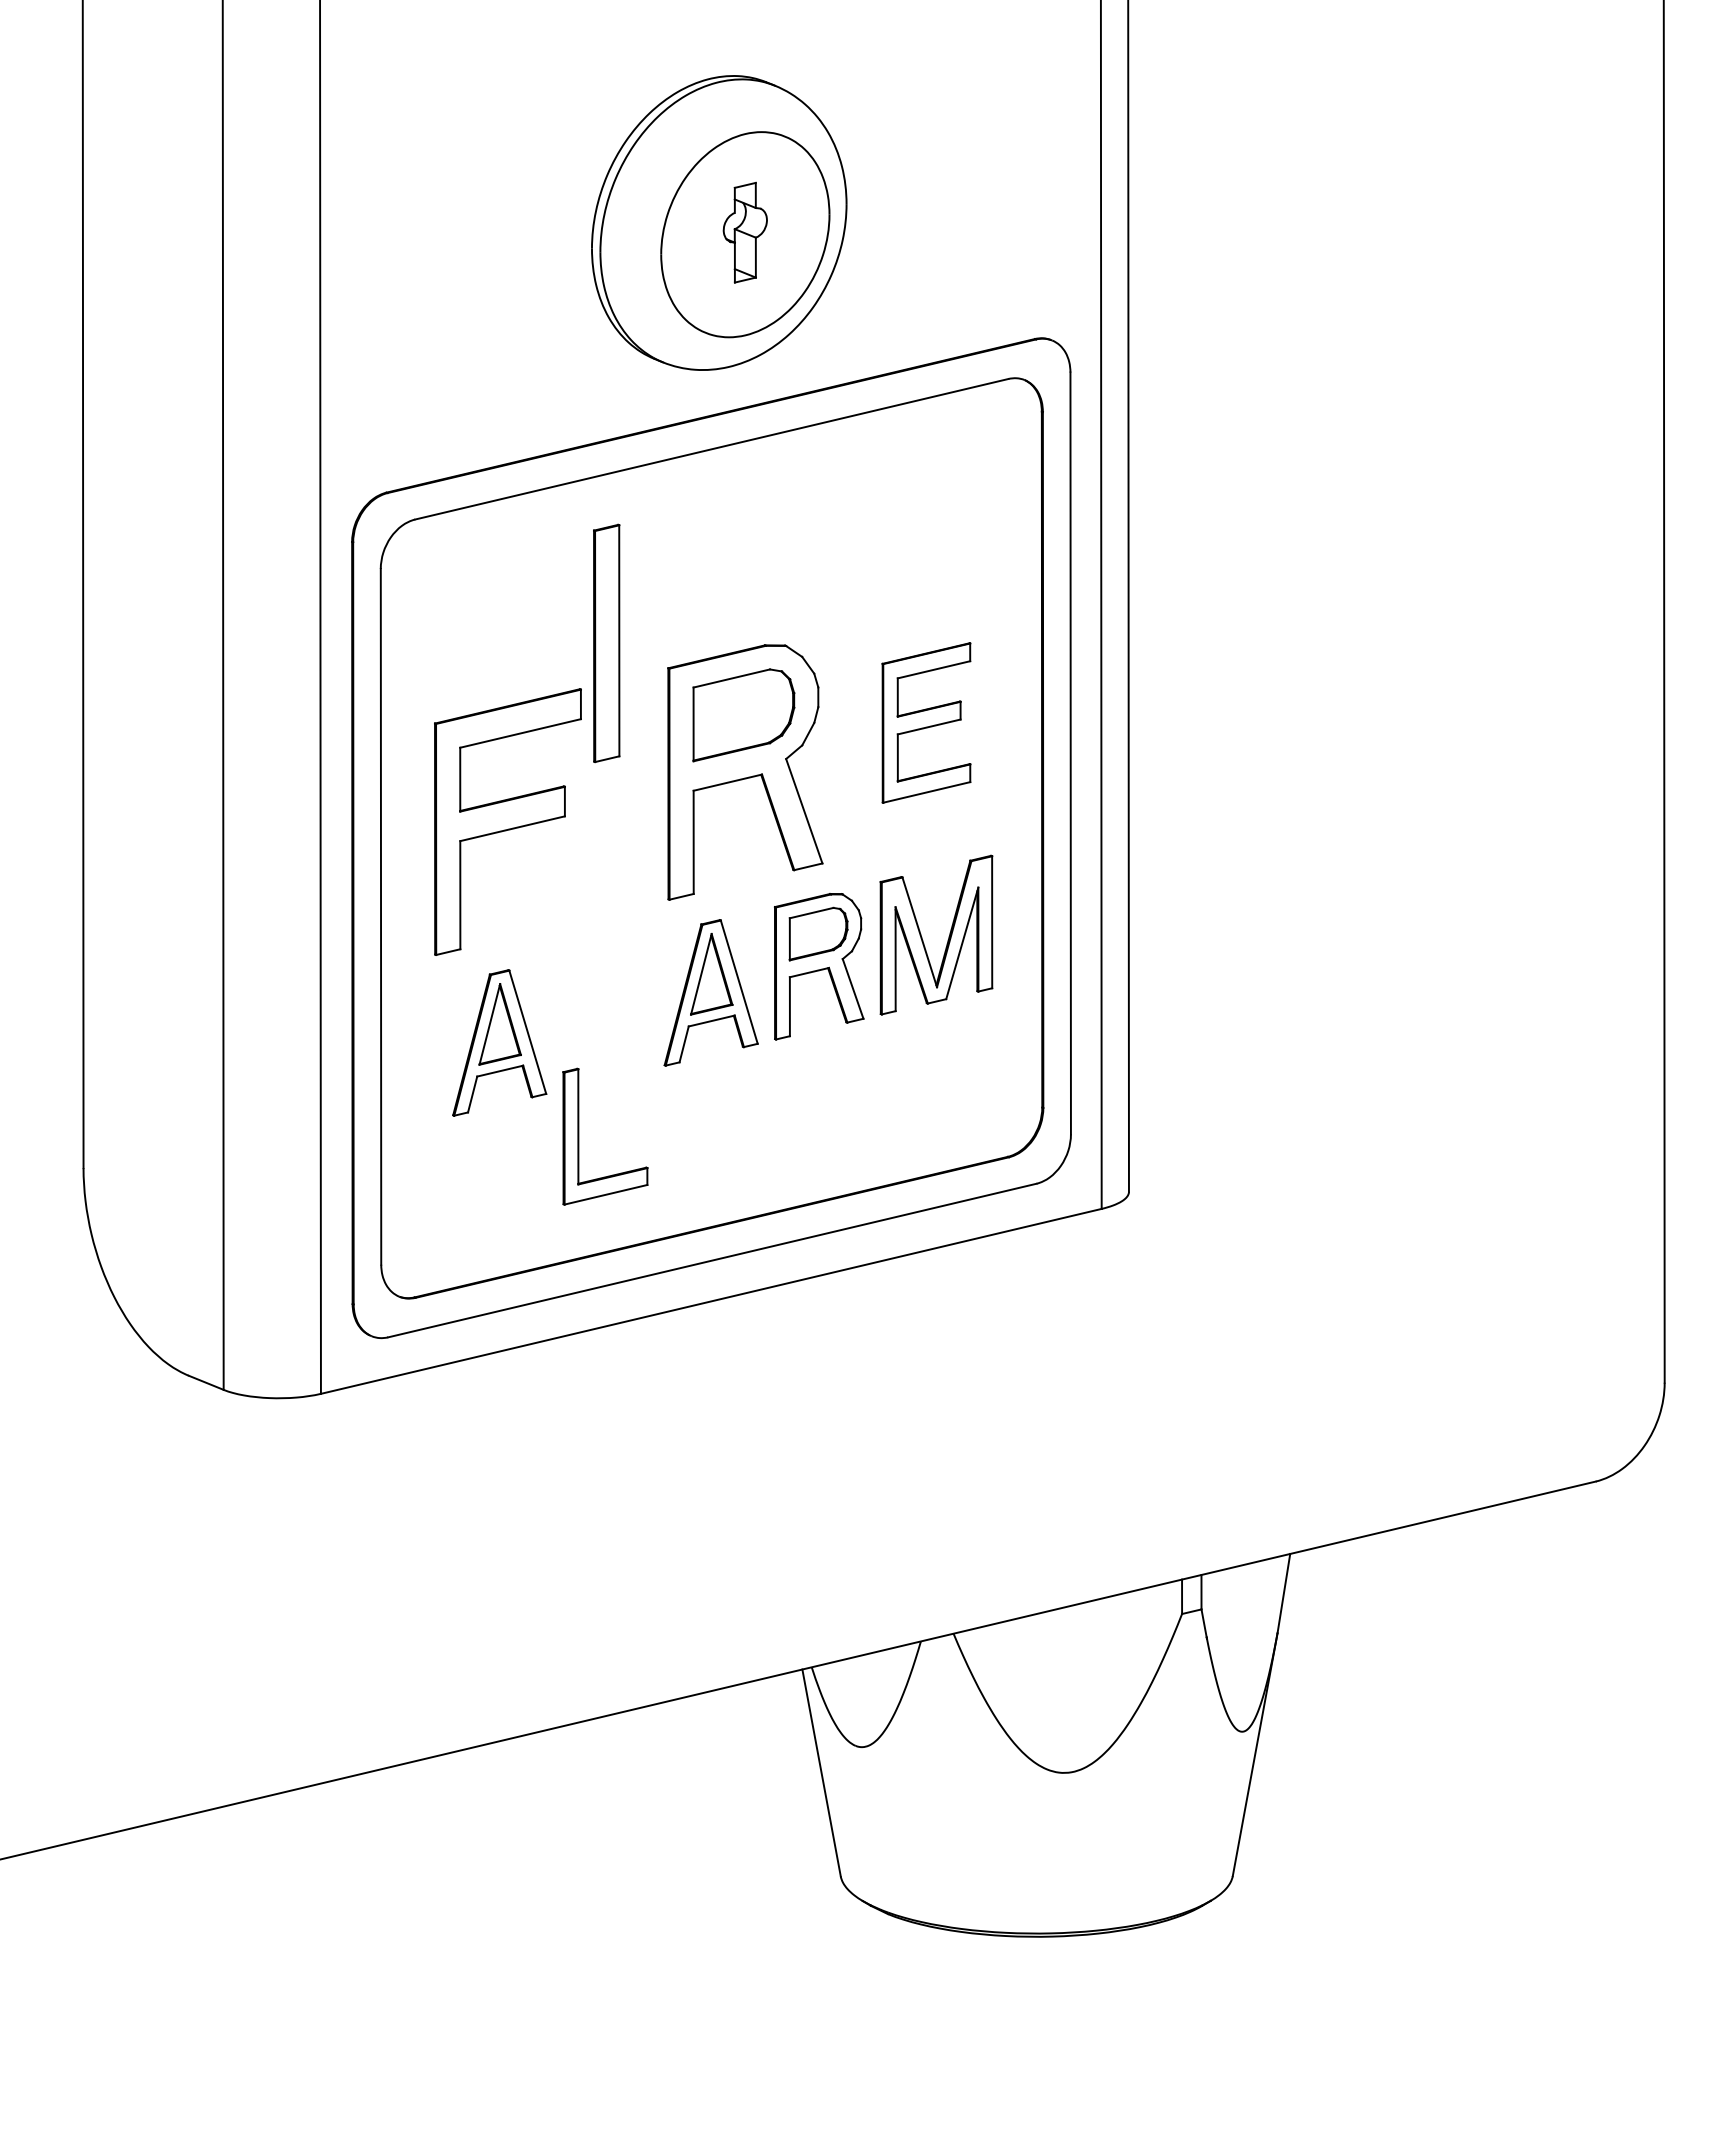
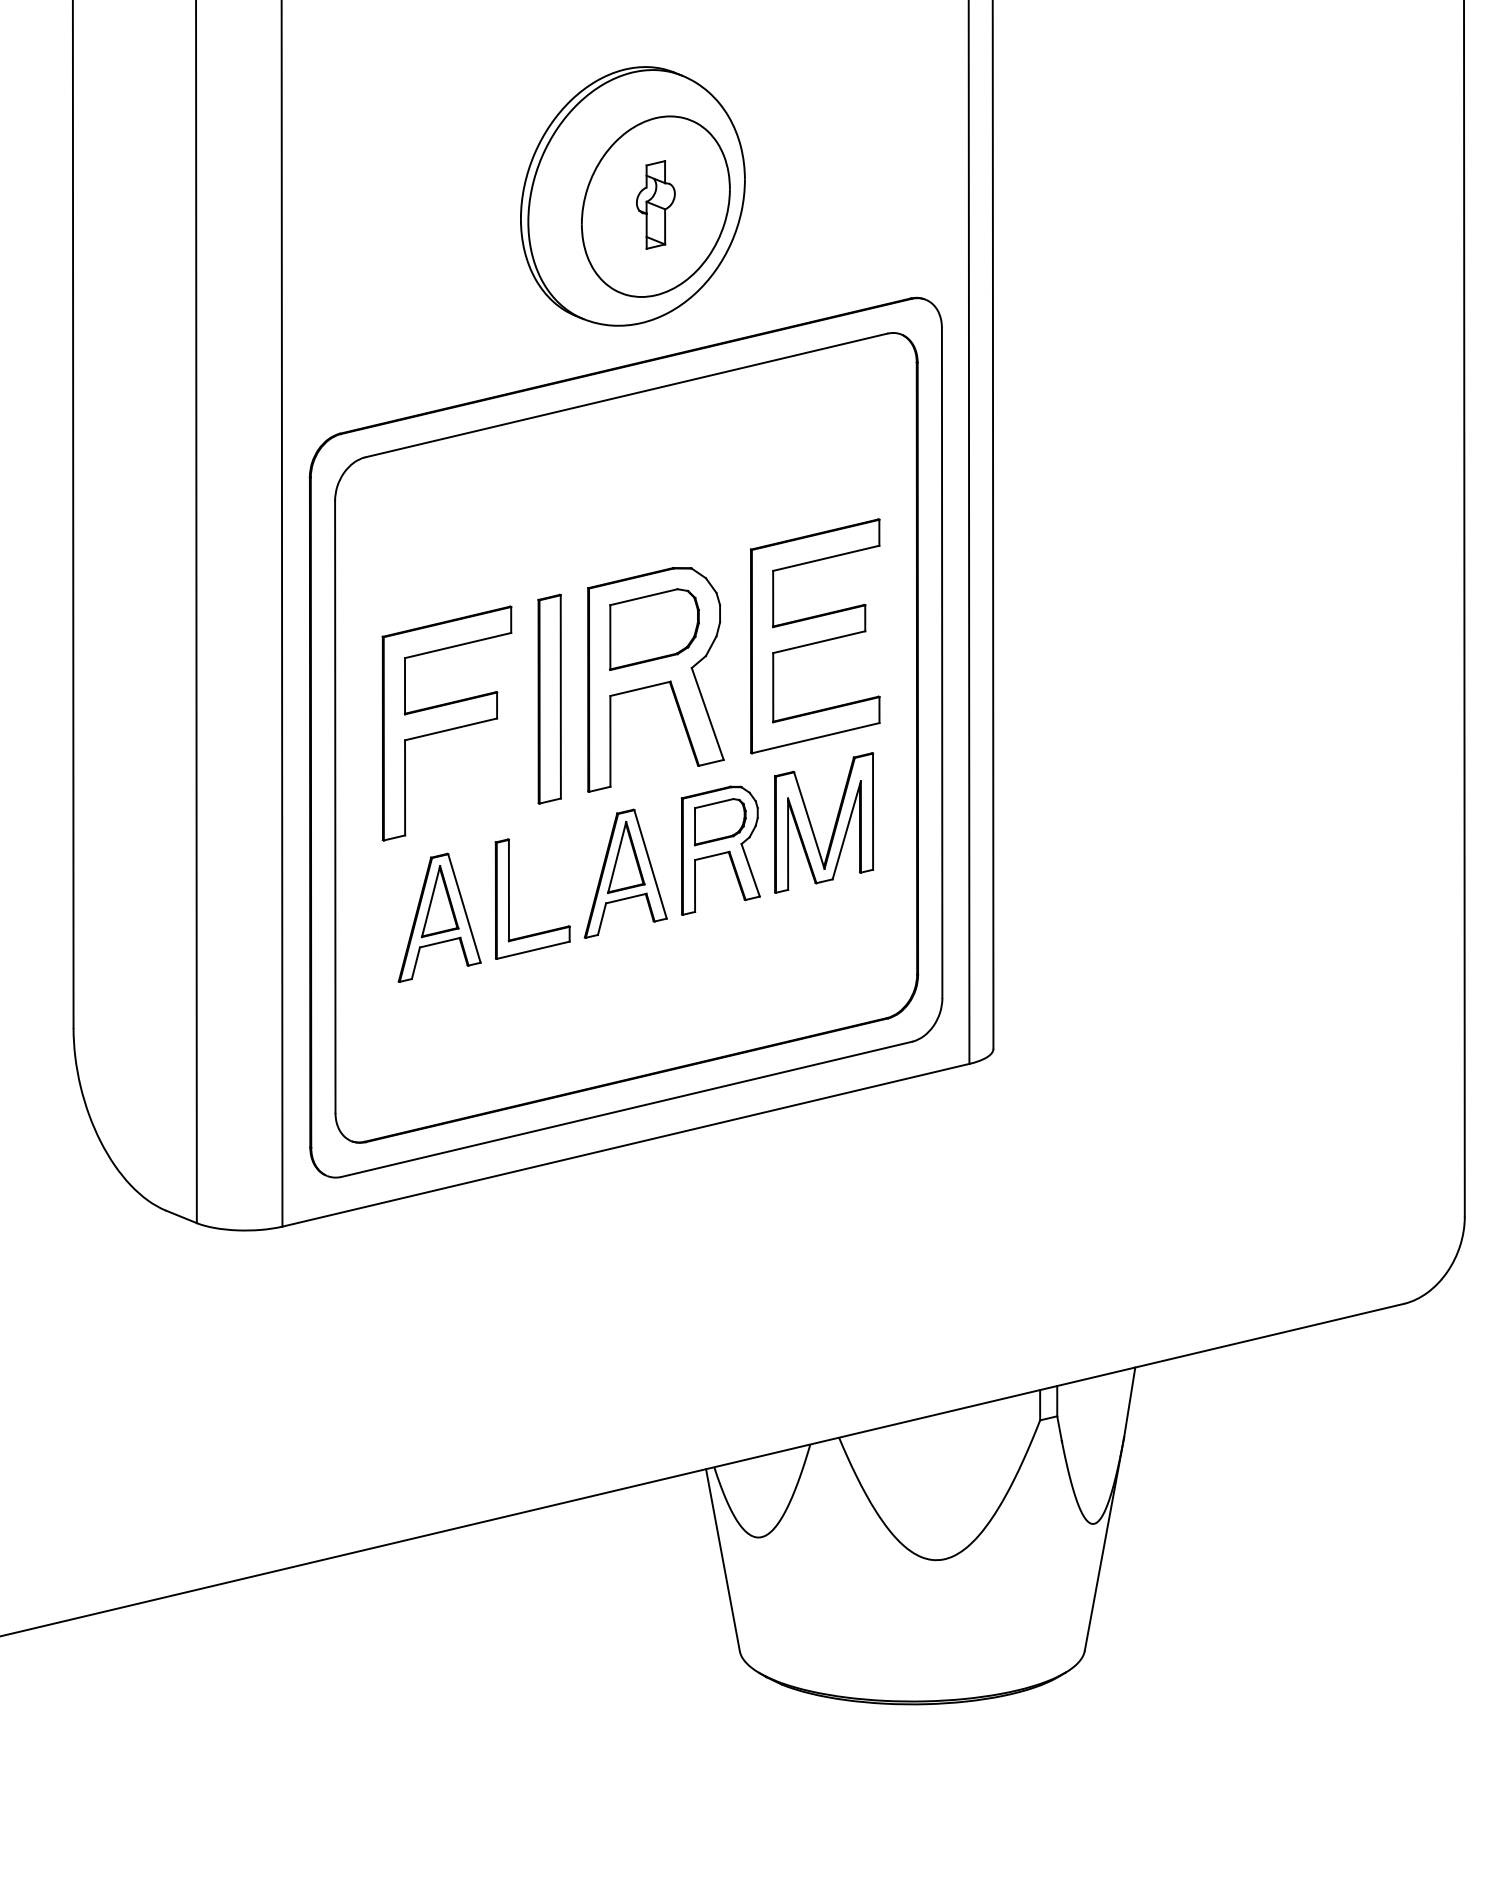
part: (606, 643) -> (549, 699), moved
part: (926, 722) -> (815, 635), size x1.67
part: (579, 1136) -> (509, 899), moved

